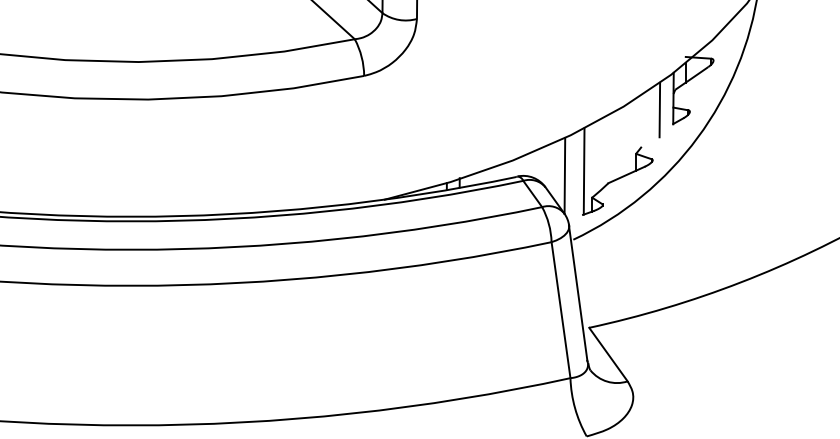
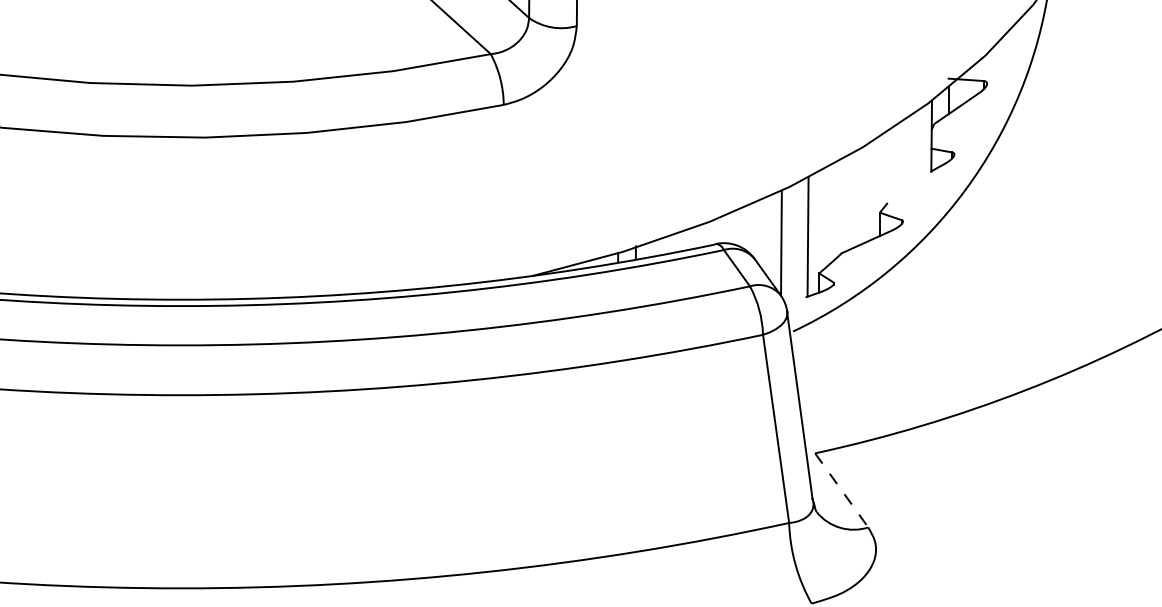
line: (659, 109) -> (912, 151), removed
line: (608, 354) -> (841, 490), solid -> dashed

